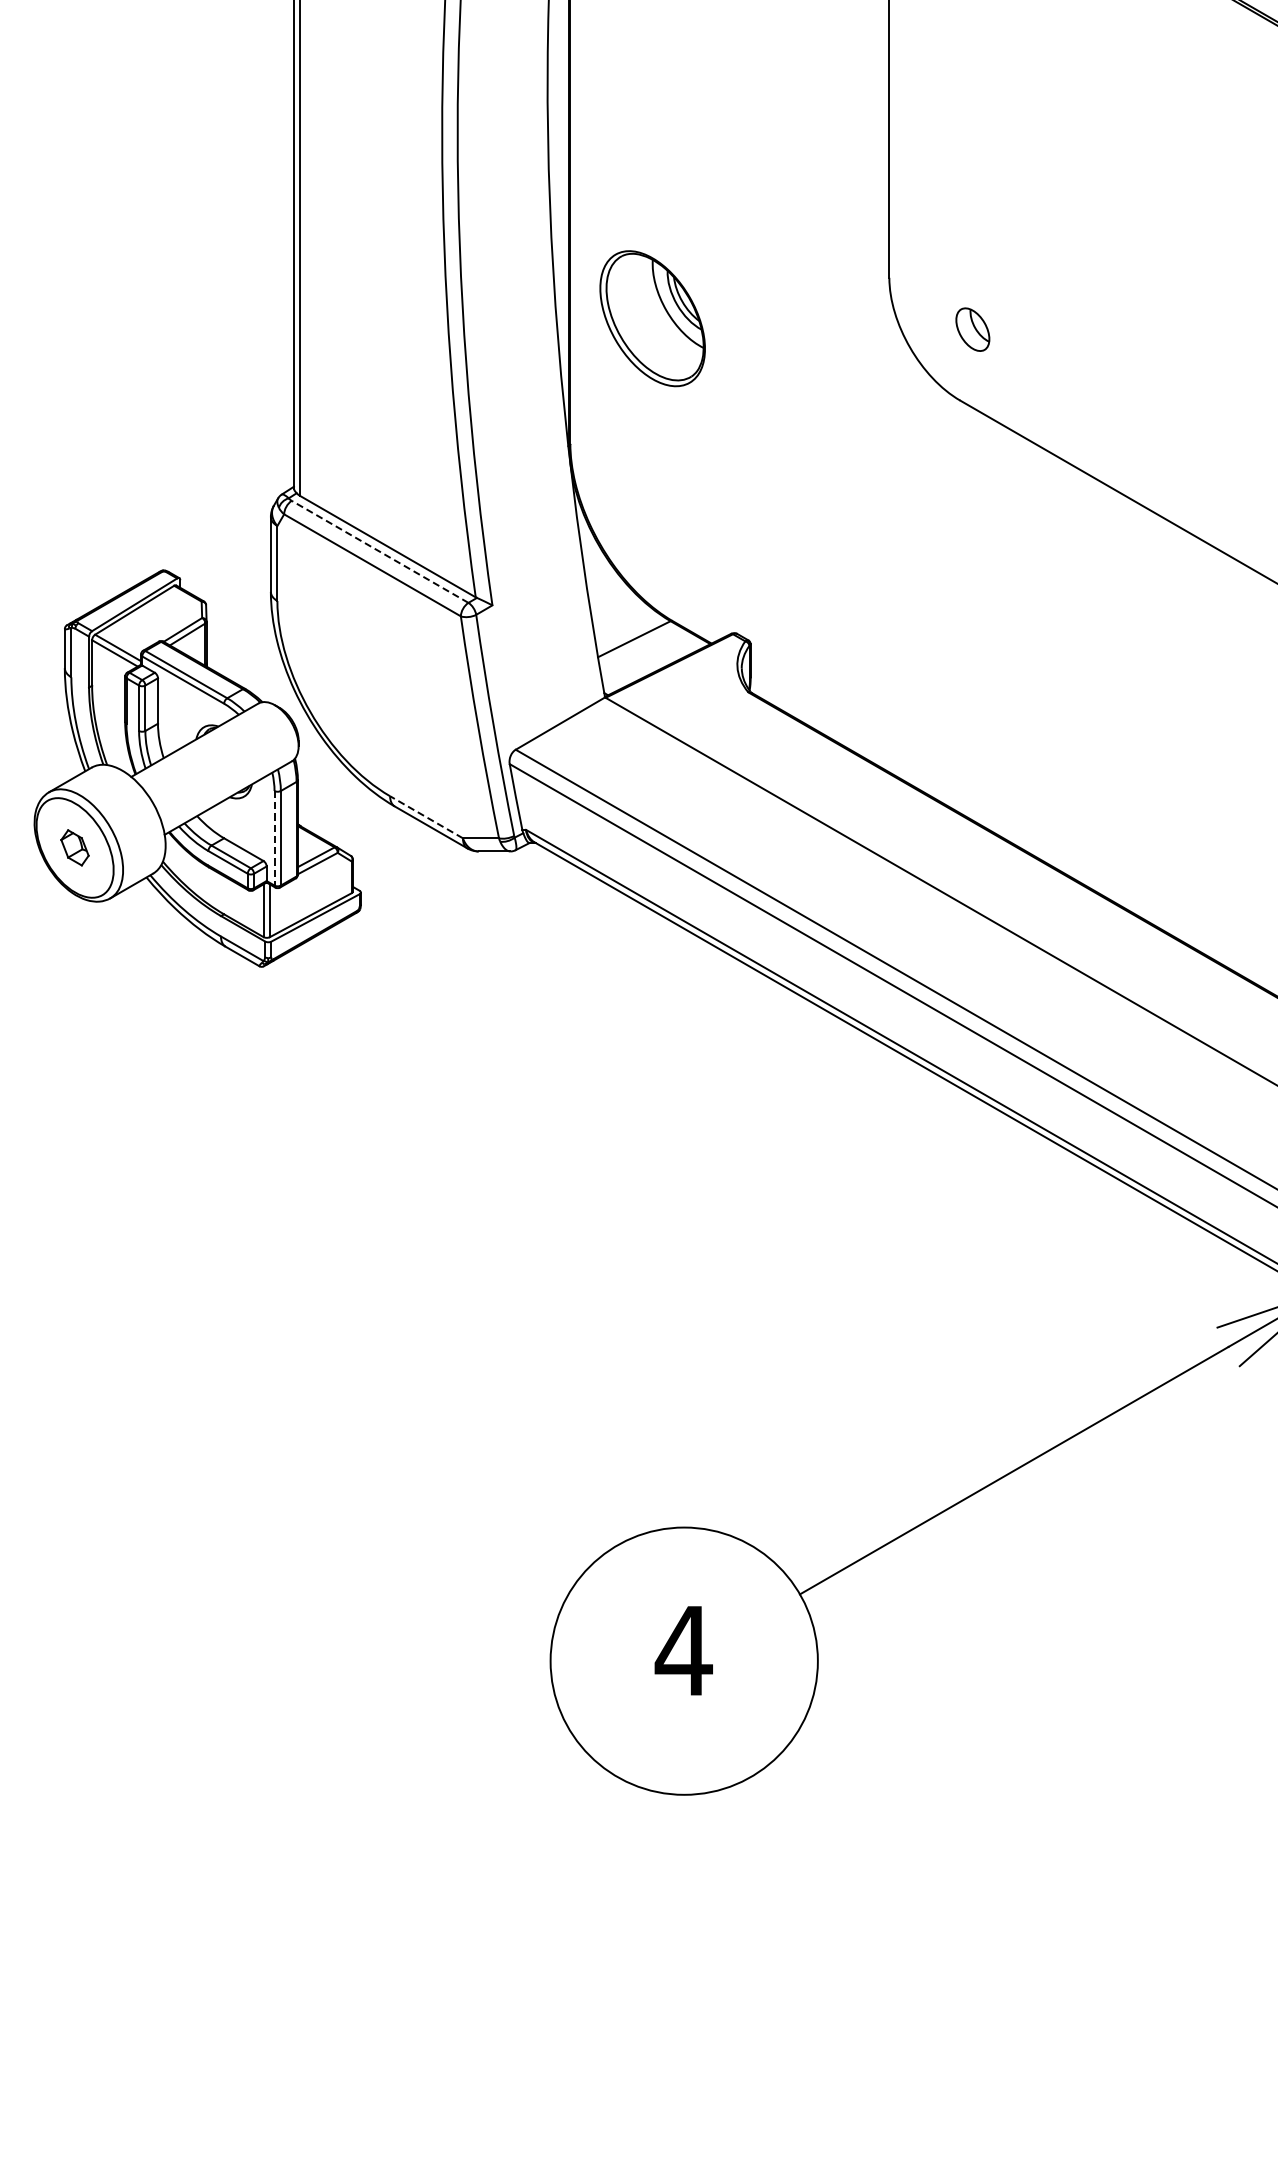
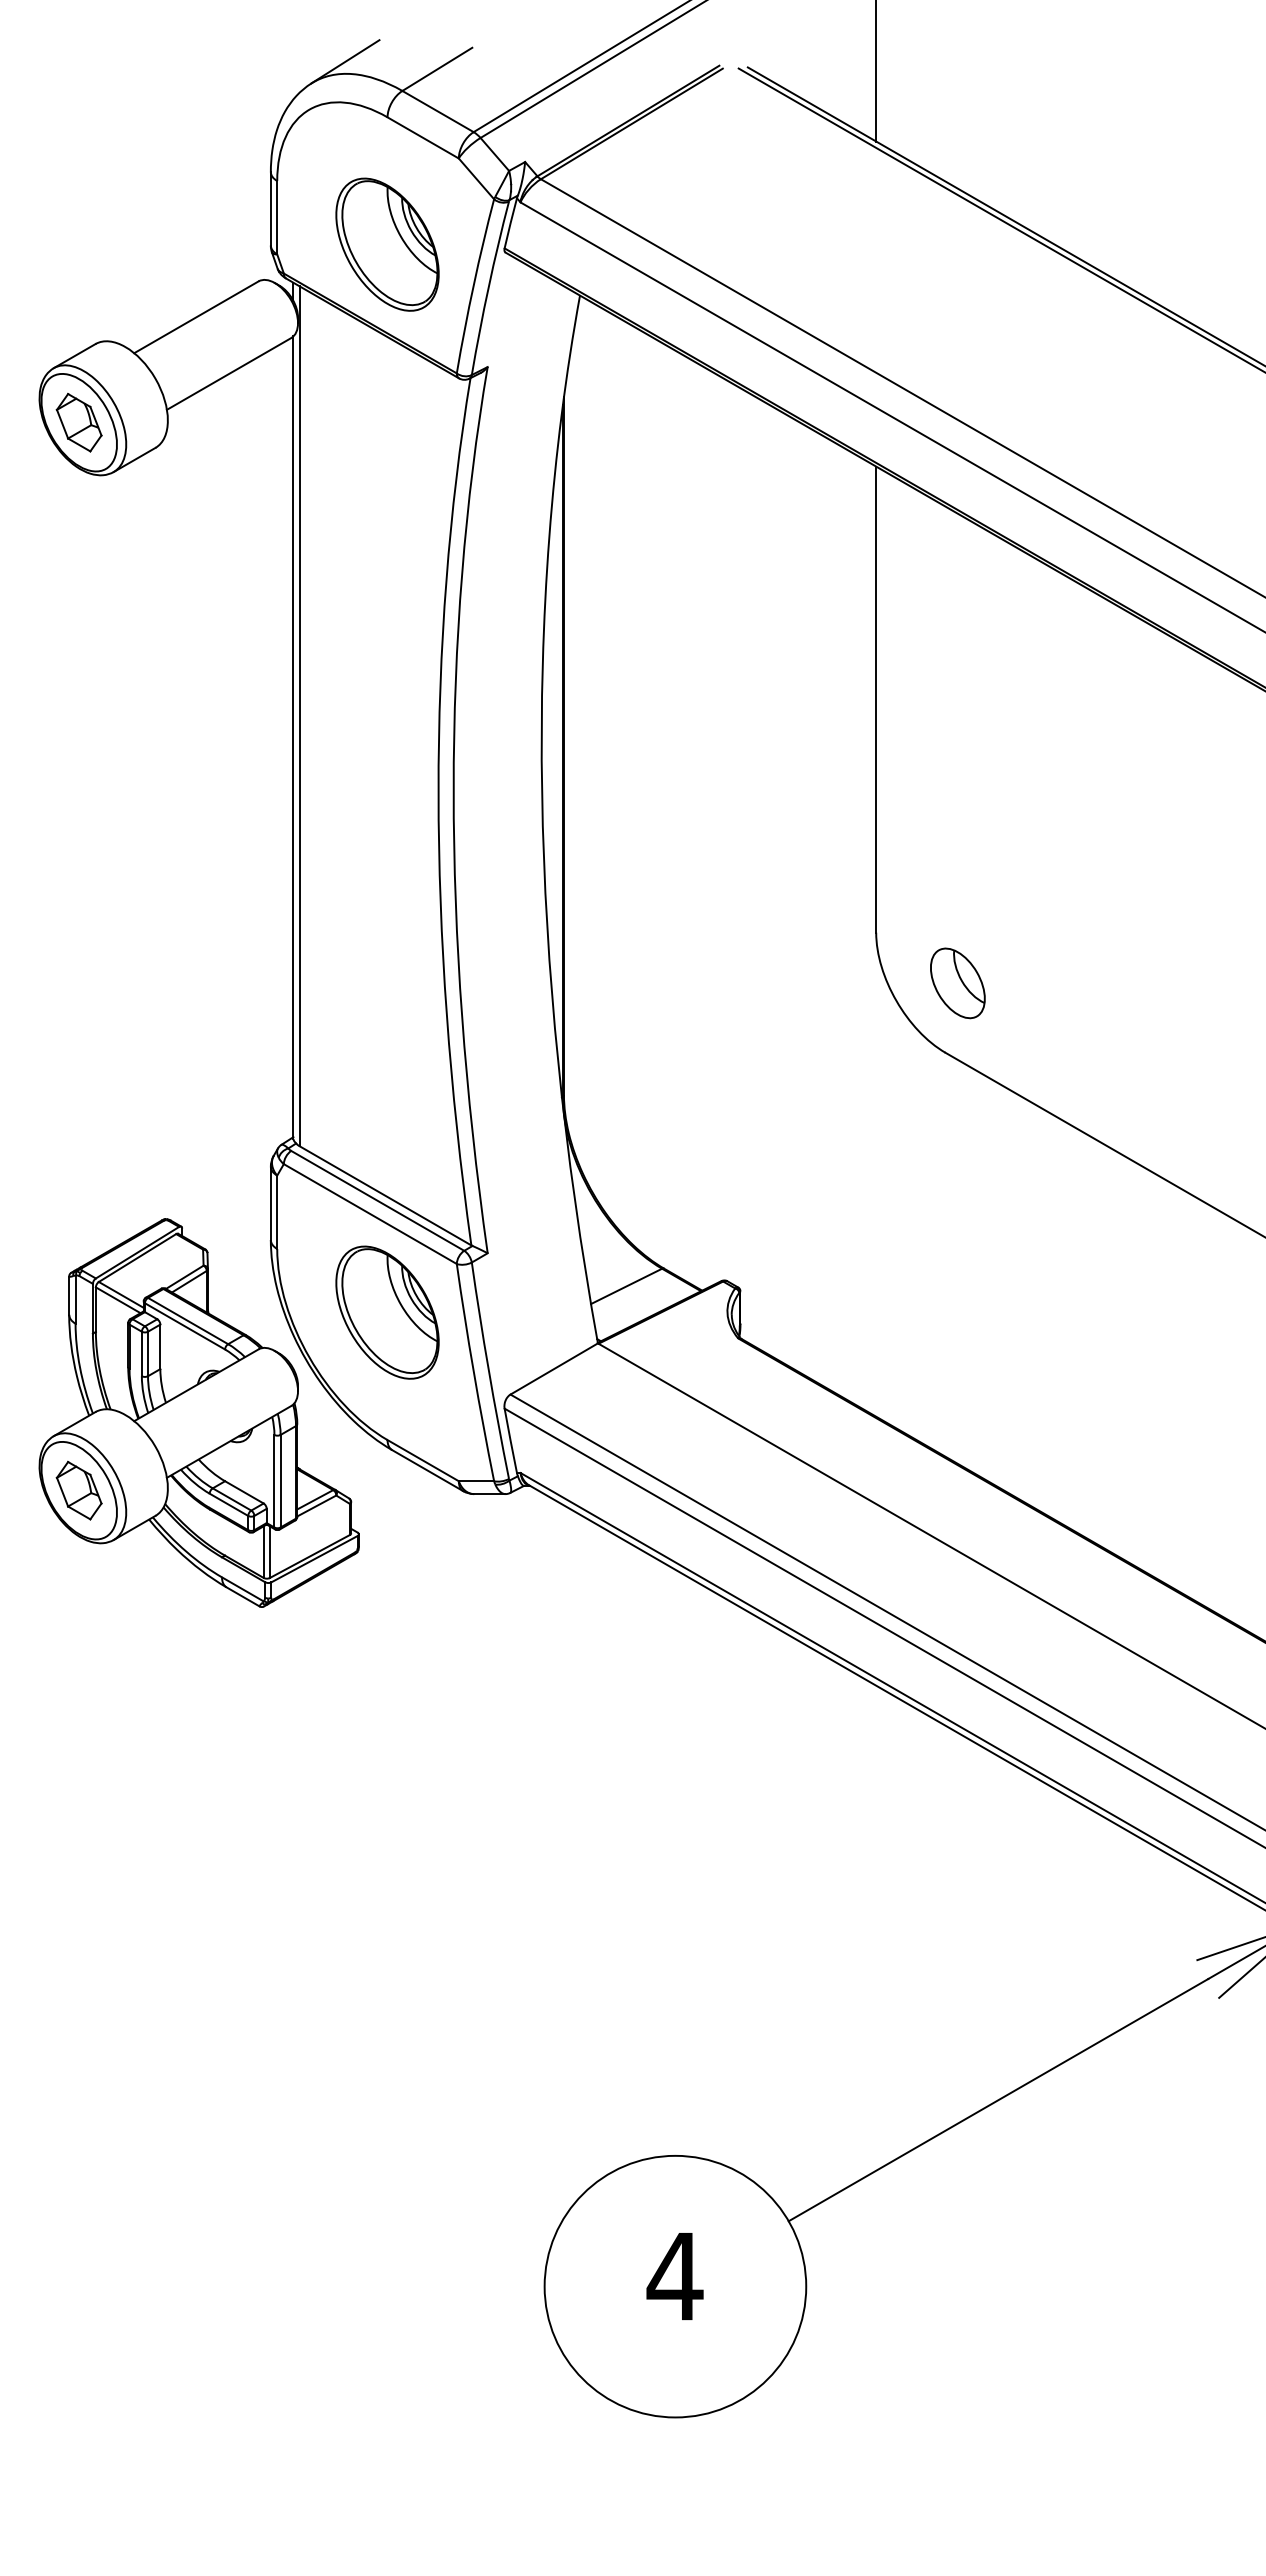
part: (652, 318) -> (387, 1312), moved
part: (972, 329) -> (957, 983), size x1.67
line: (379, 551) -> (377, 1200), dashed -> solid
line: (425, 817) -> (422, 1460), dashed -> solid
line: (274, 838) -> (274, 1481), dashed -> solid
part: (74, 847) -> (78, 1490), size x1.67

